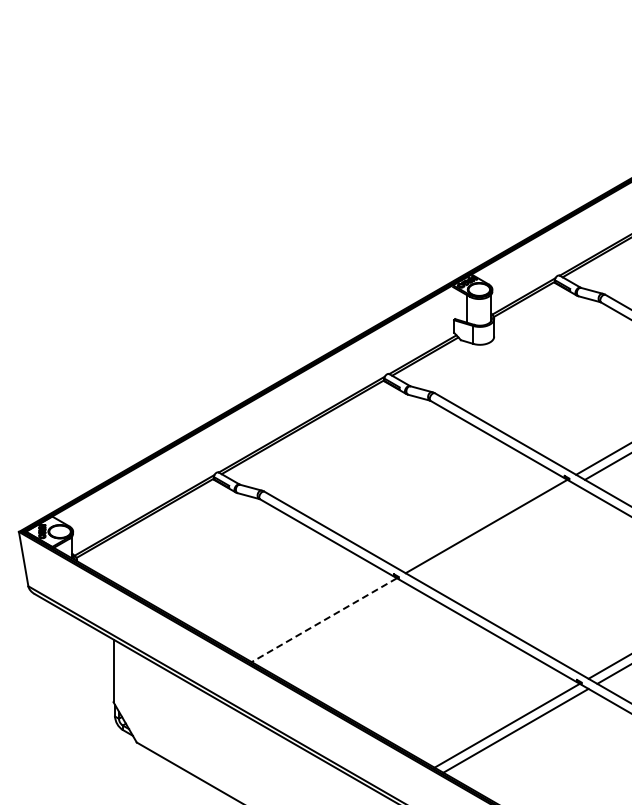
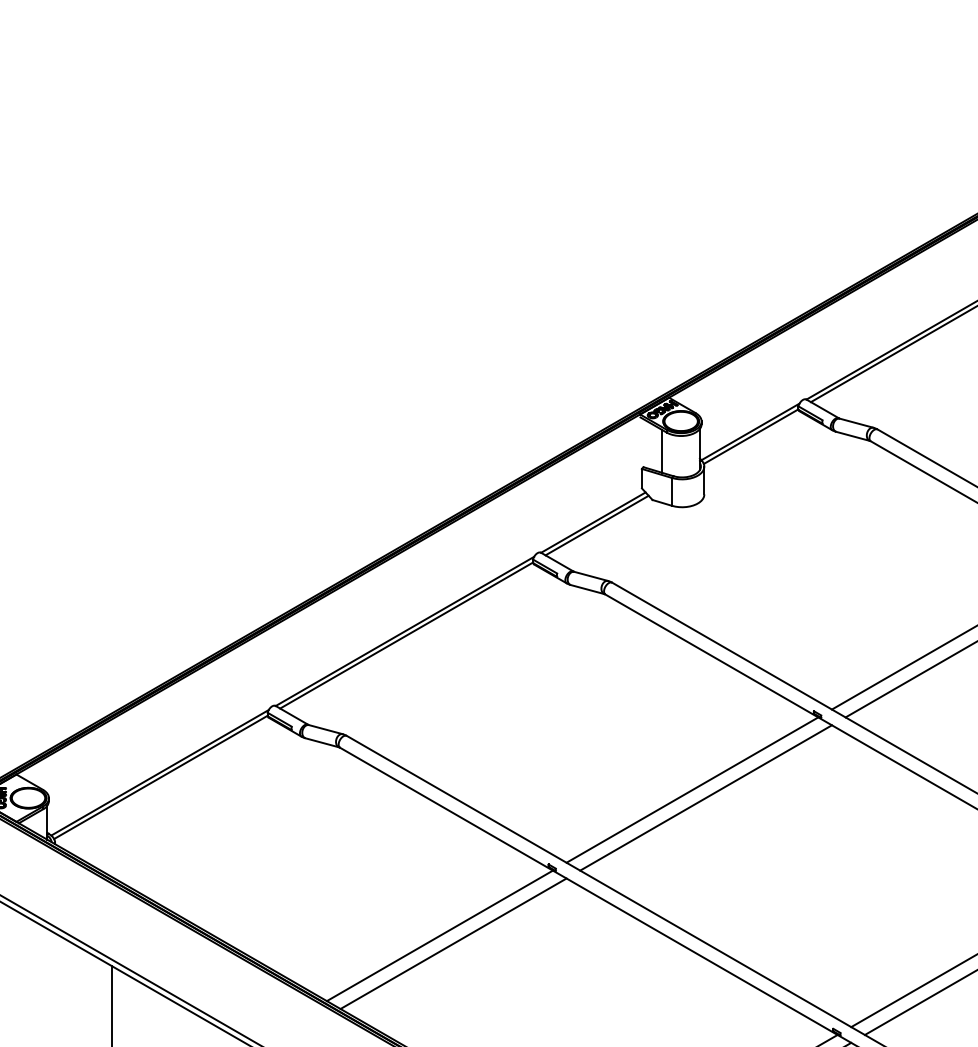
line: (495, 531) -> (706, 797), added
line: (324, 620) -> (440, 936), dashed -> solid
line: (332, 625) -> (452, 944), added

